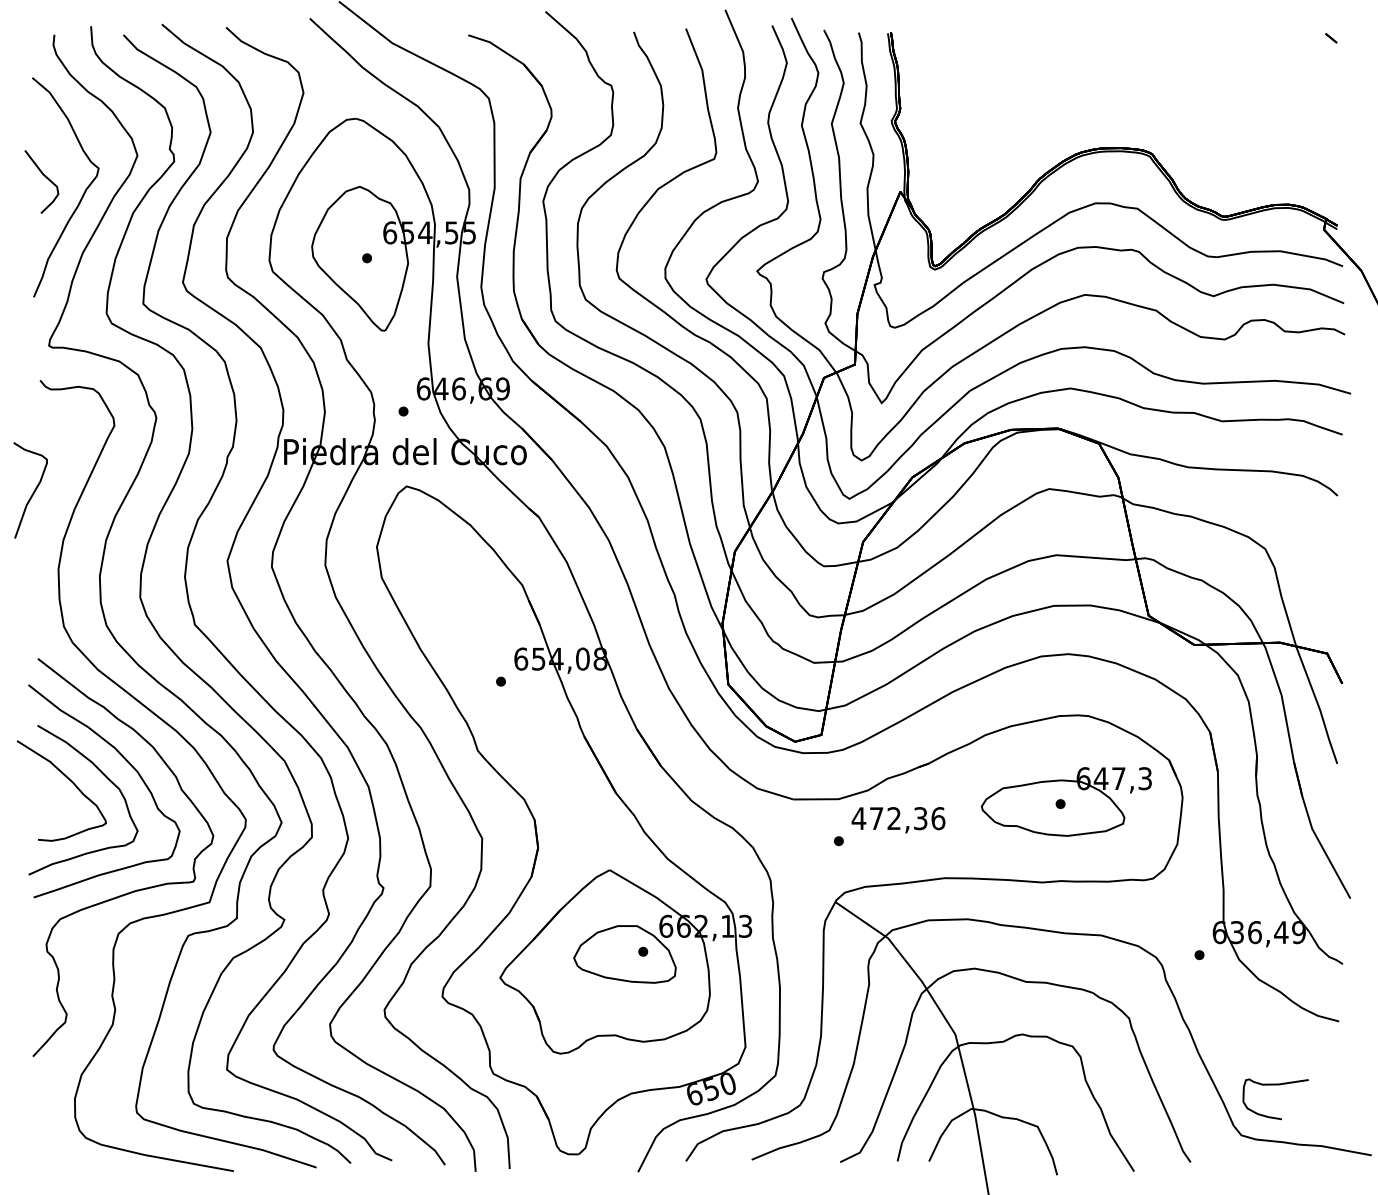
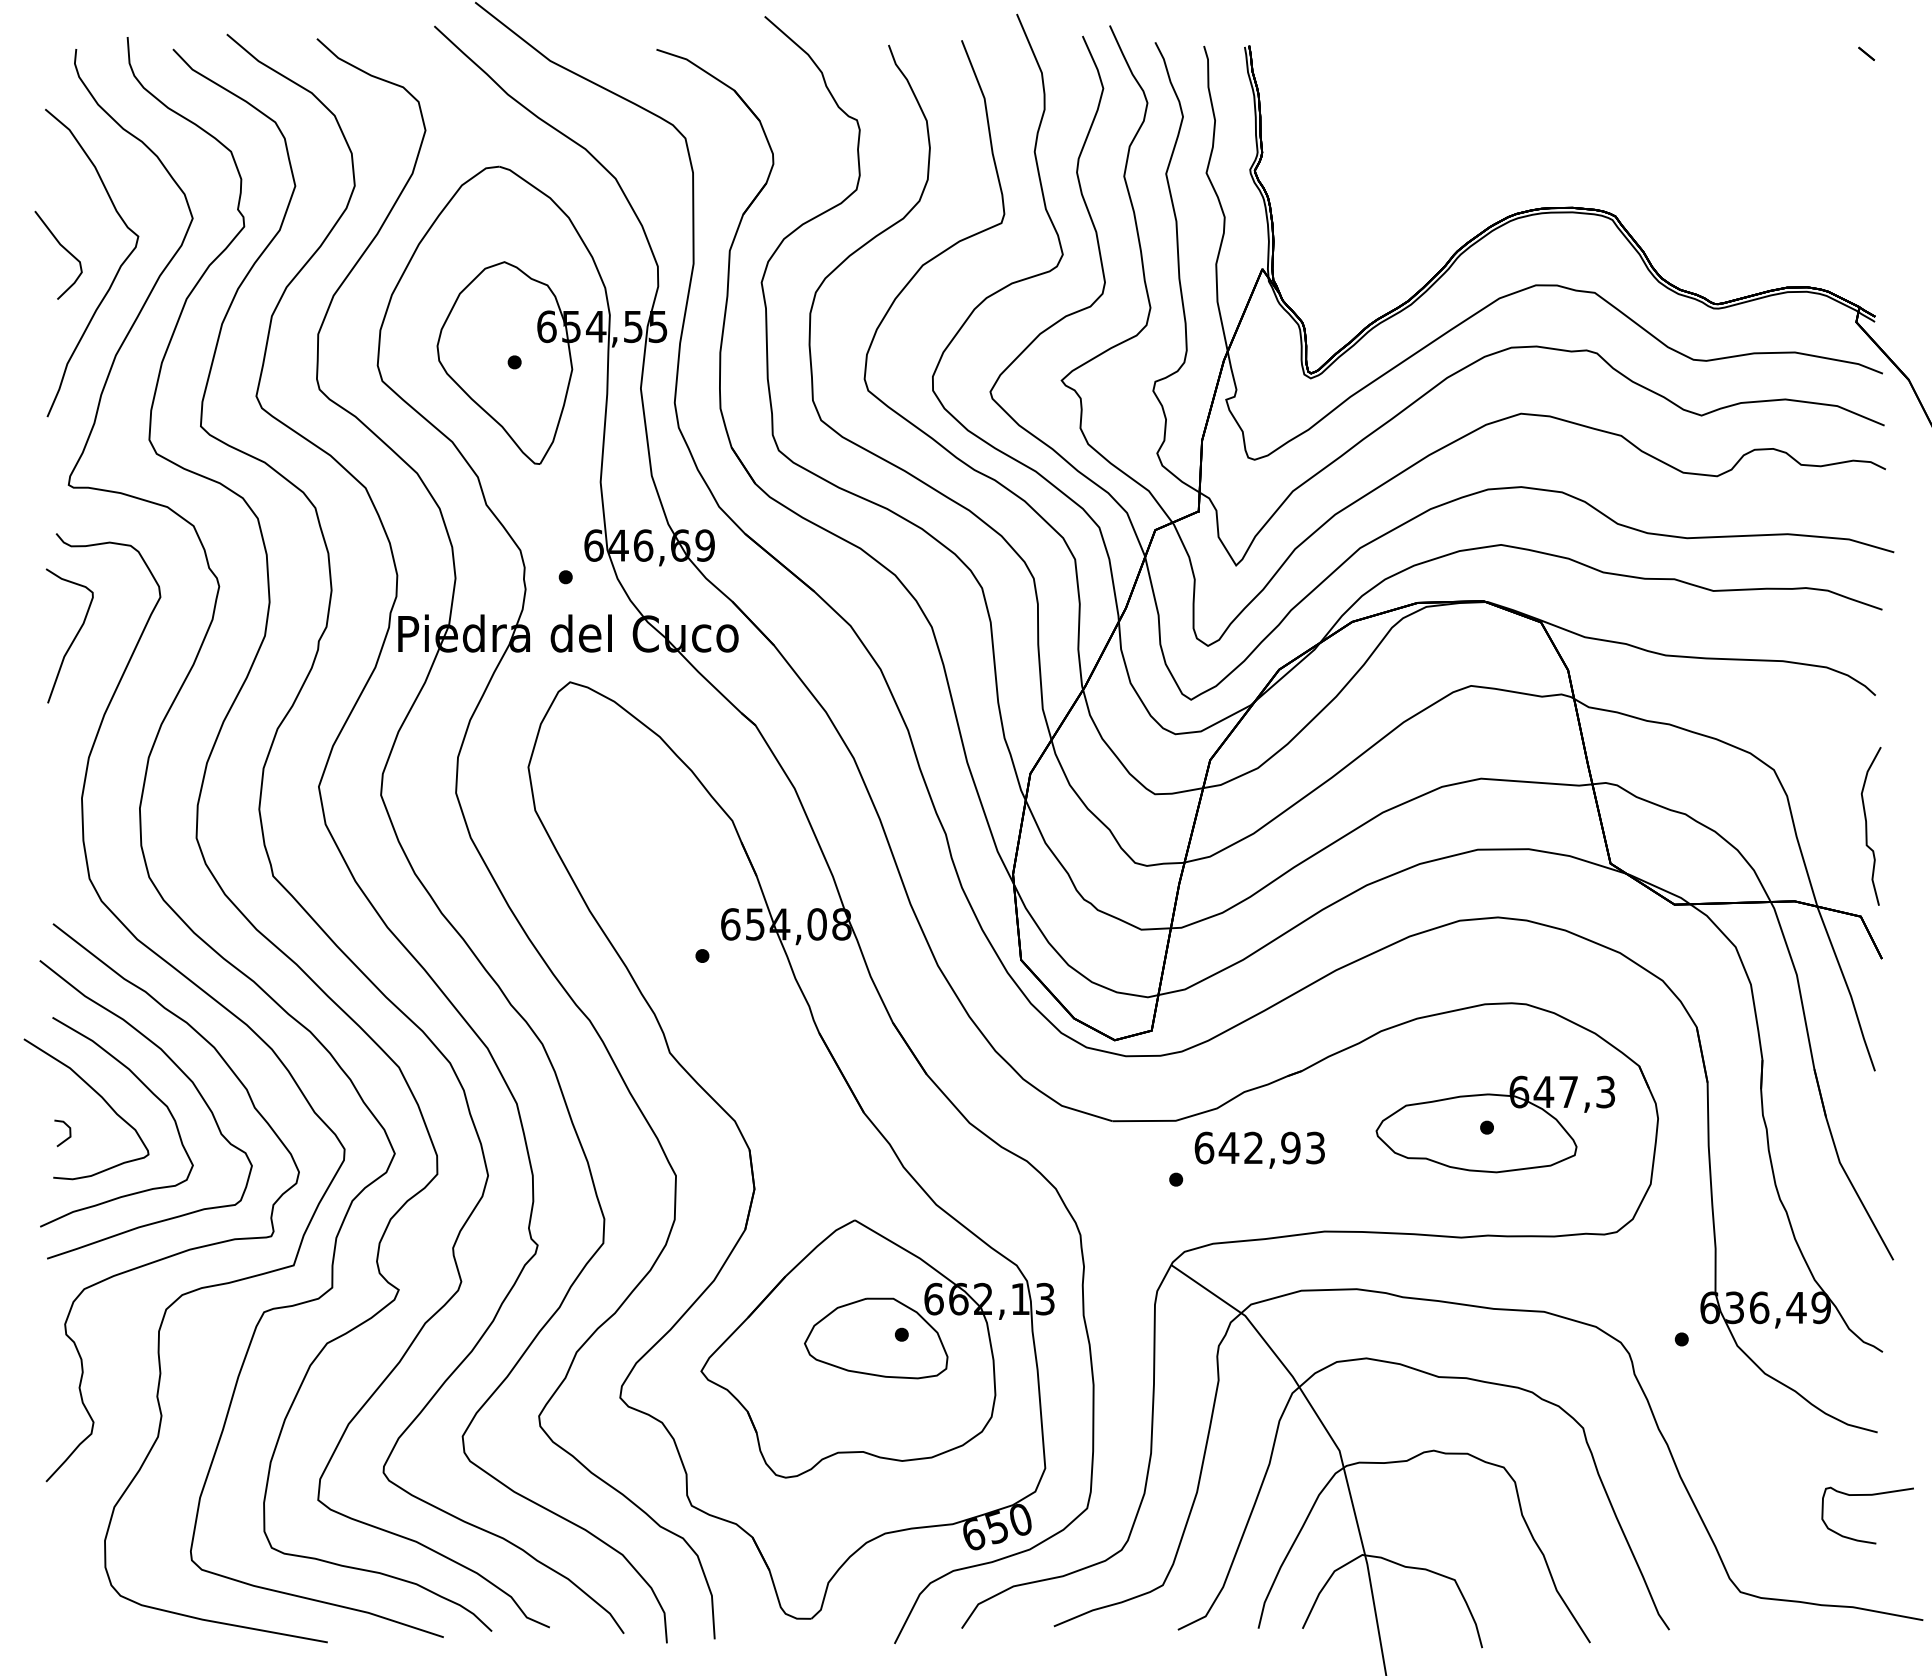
curve: (33, 492) -> (73, 638), moved
curve: (1331, 589) -> (1867, 826), added
line: (48, 811) -> (67, 1137), added
text: (898, 818) -> (1259, 1147), 472,36 -> 642,93
curve: (1275, 1084) -> (1867, 1495), moved

